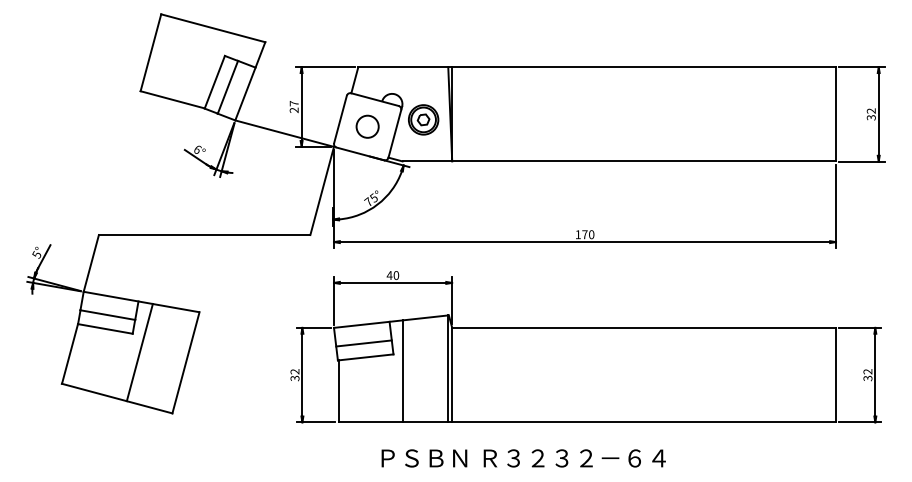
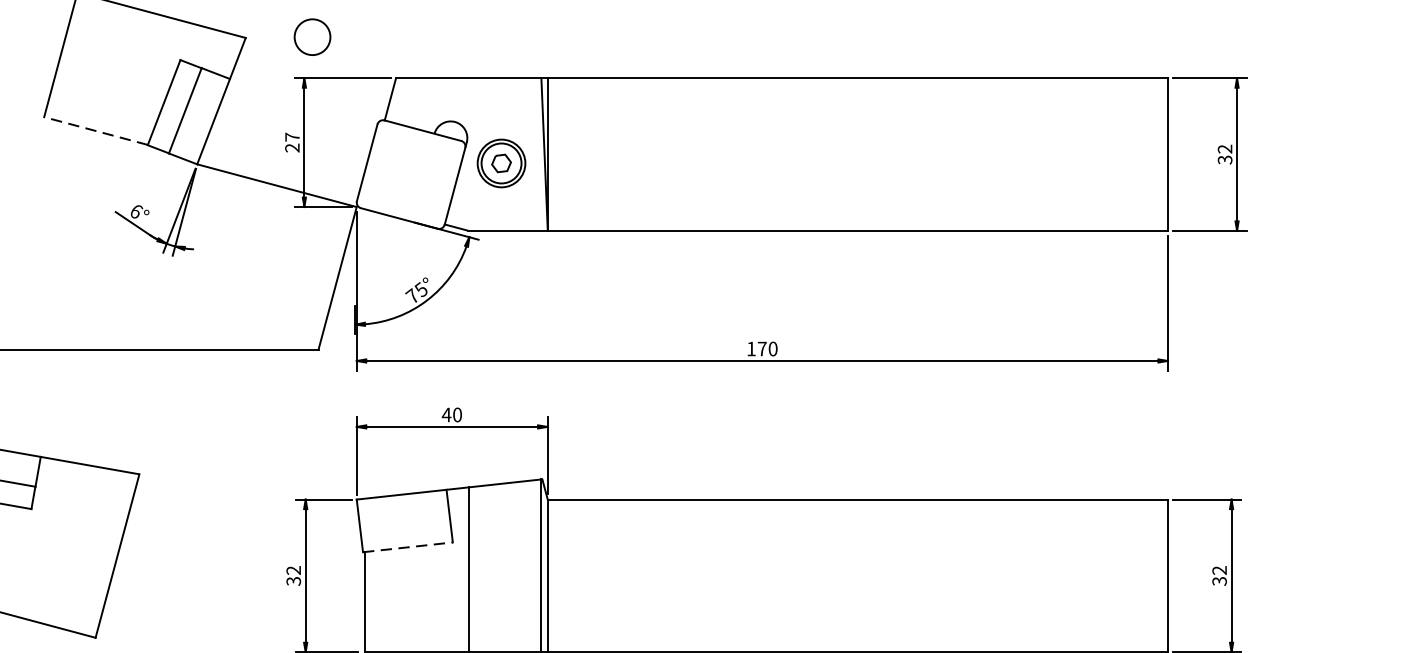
line: (172, 99) -> (95, 130), solid -> dashed
circle: (367, 126) -> (312, 36), moved
line: (363, 343) -> (404, 524), removed
line: (139, 352) -> (42, 539), removed
line: (365, 357) -> (407, 547), solid -> dashed

